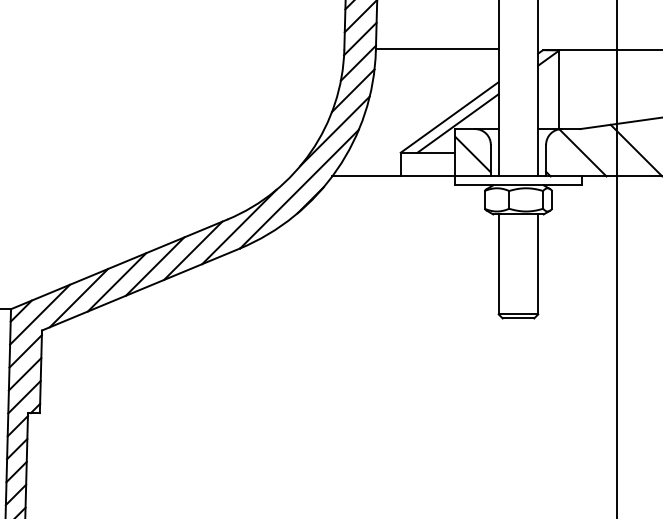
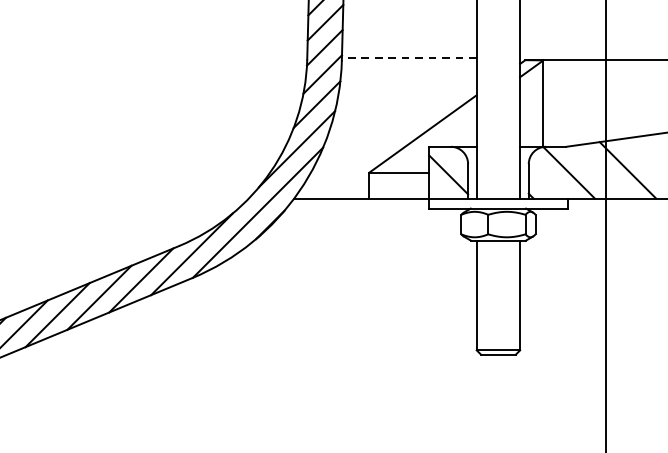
line: (436, 48) -> (408, 58), solid -> dashed
line: (457, 123) -> (431, 140), removed

